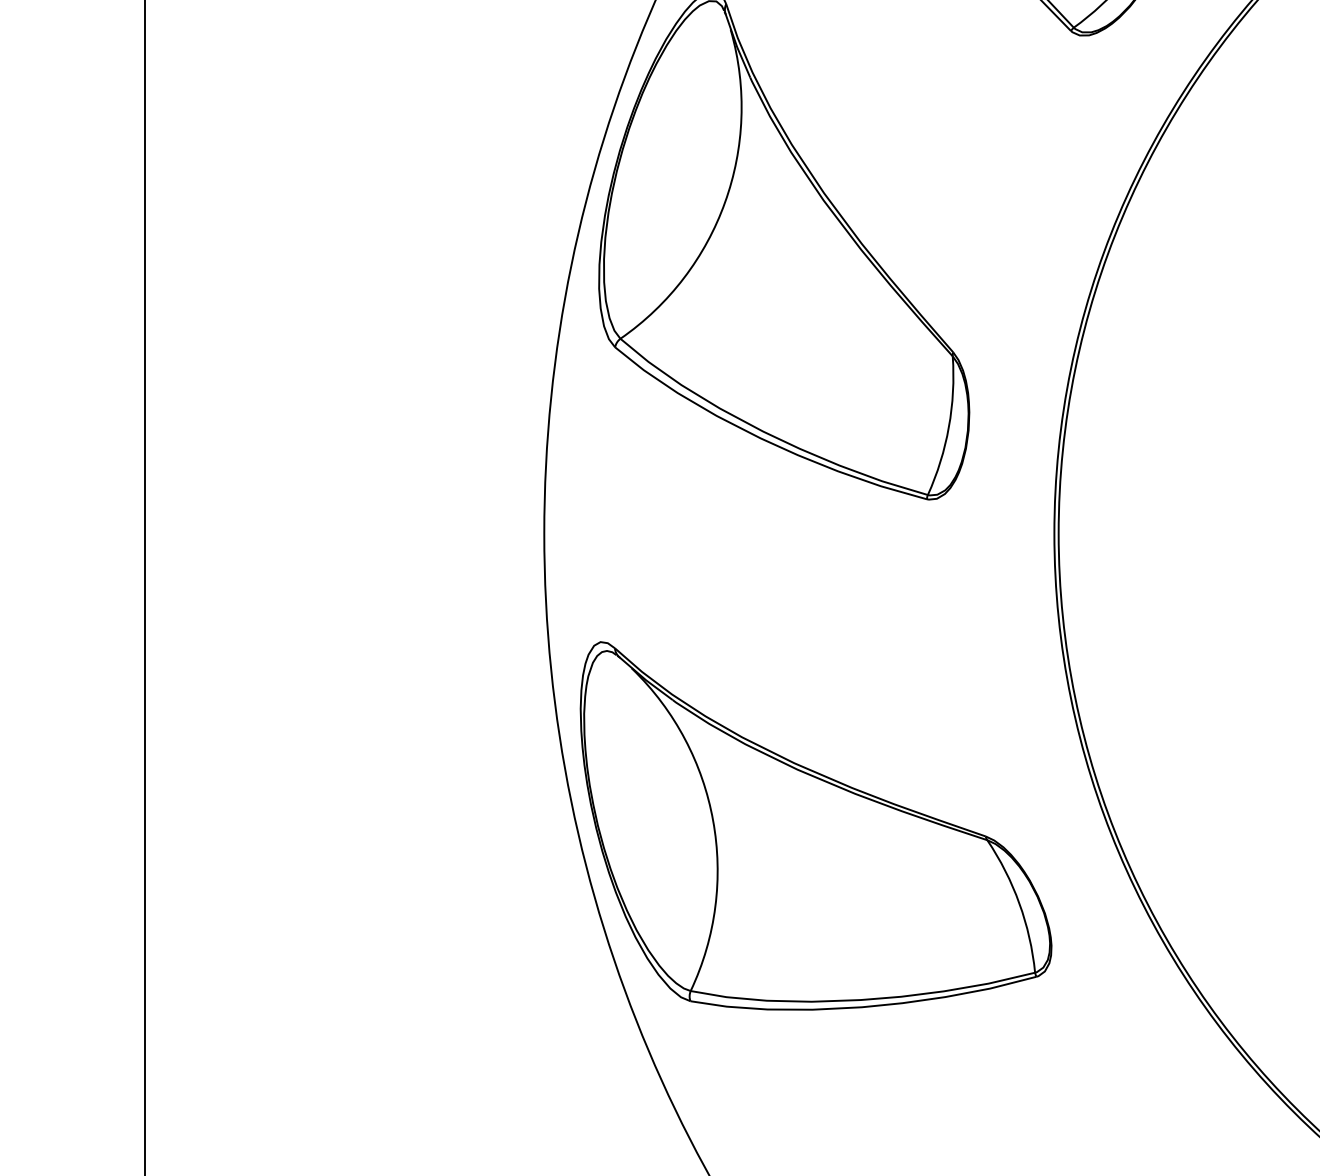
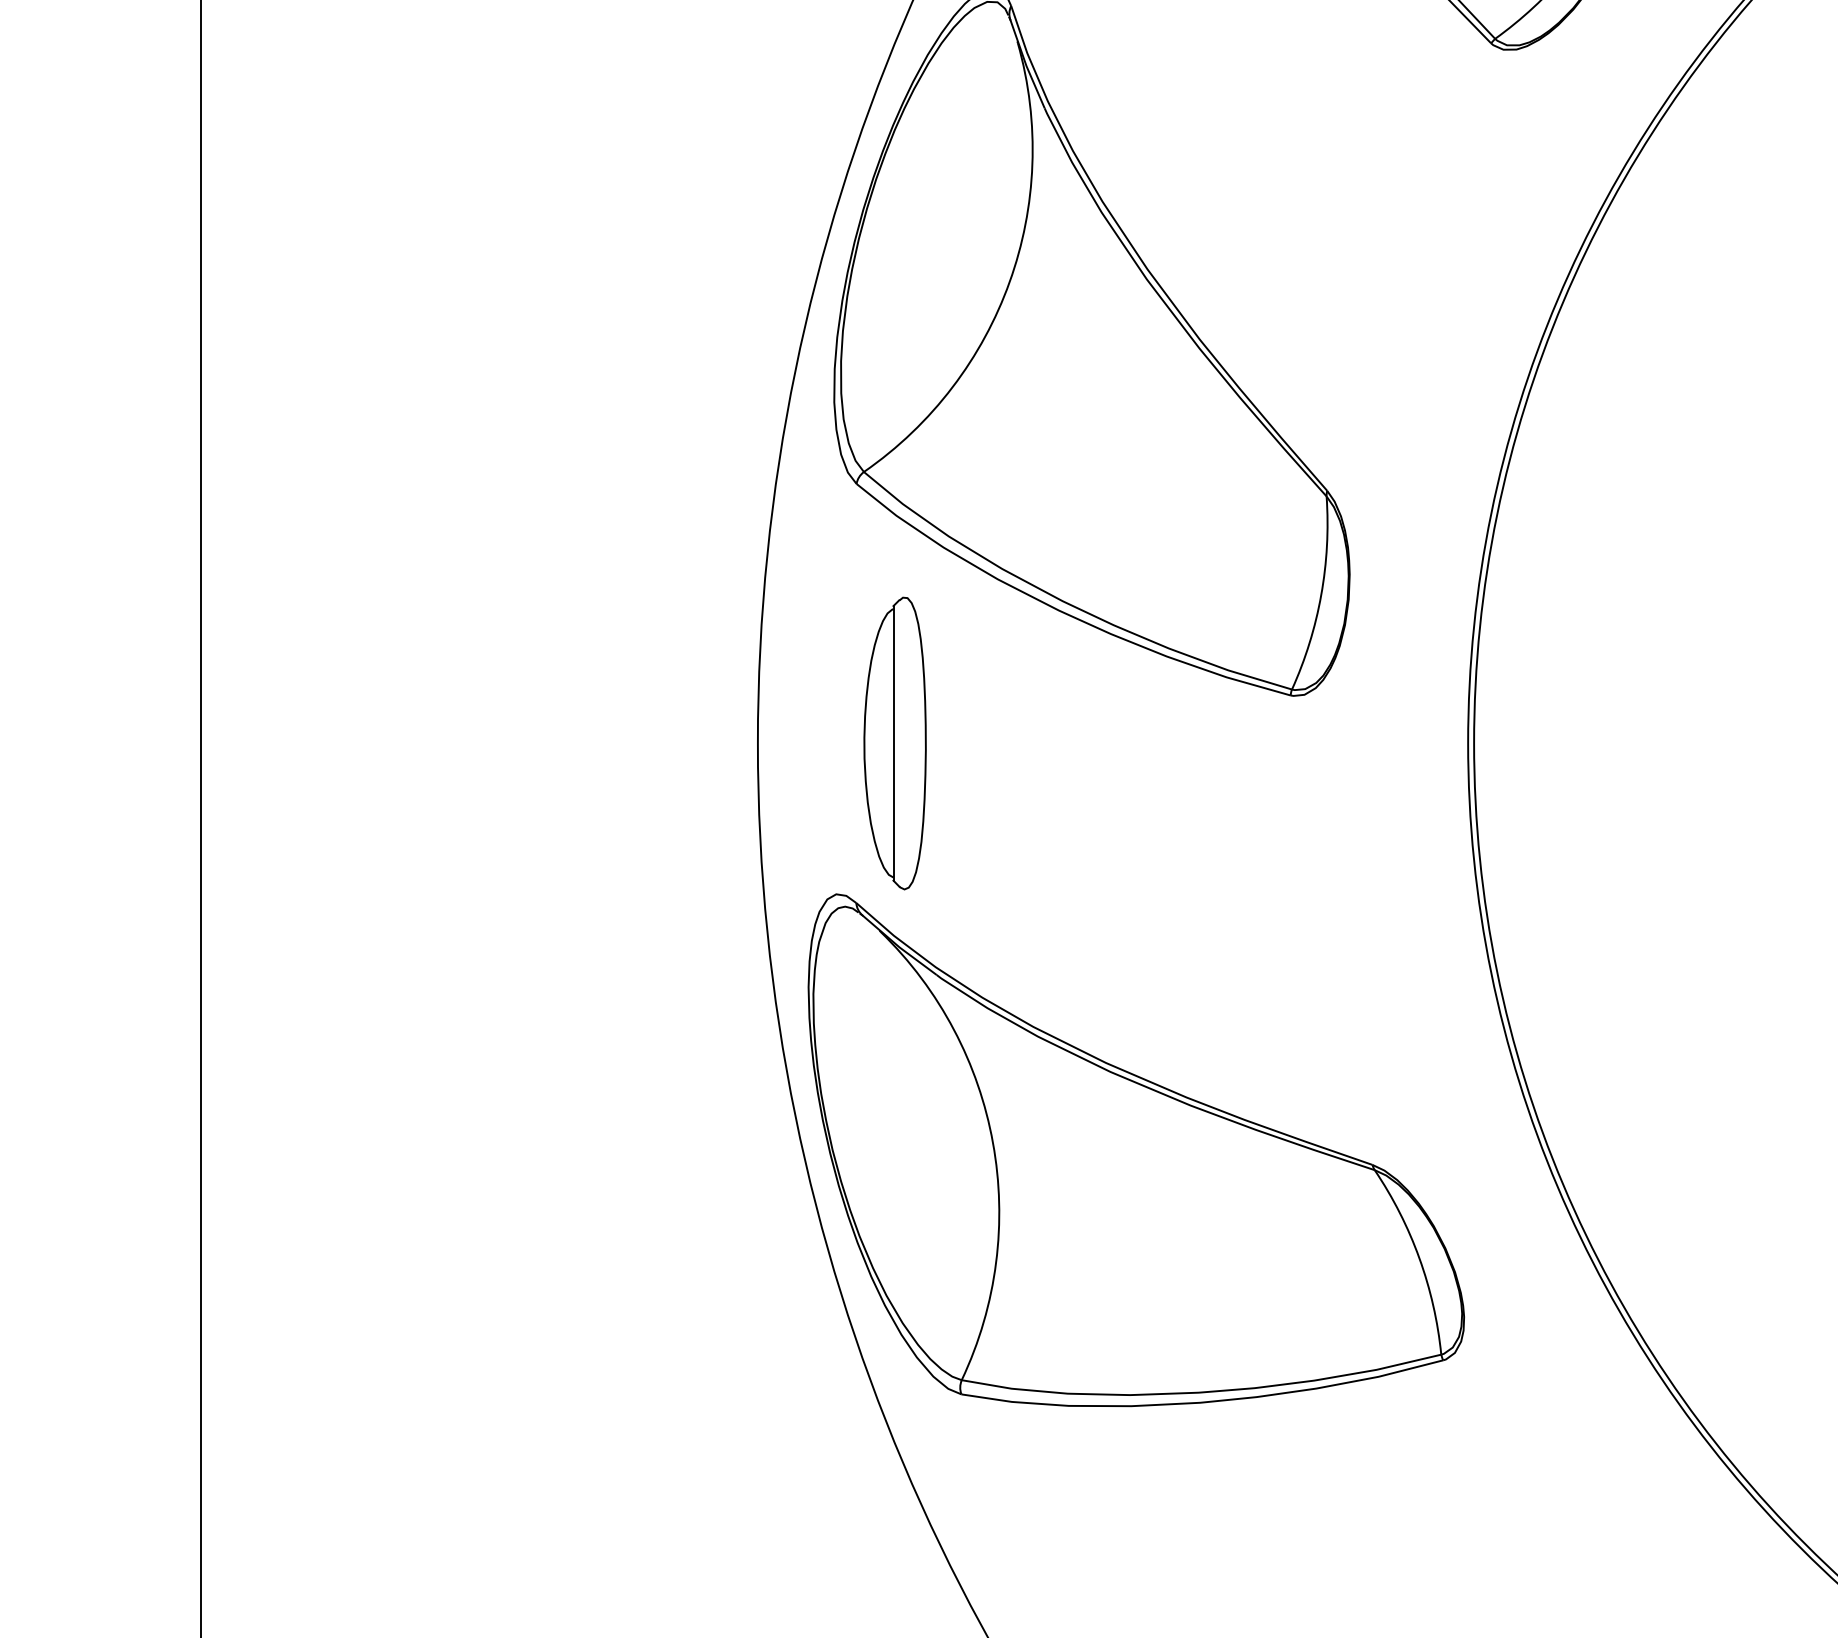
part: (642, 533) -> (894, 743), added

